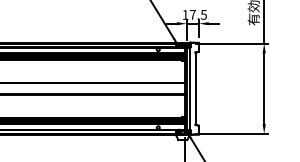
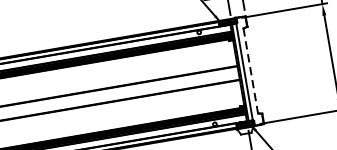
line: (195, 89) -> (250, 71), solid -> dashed

